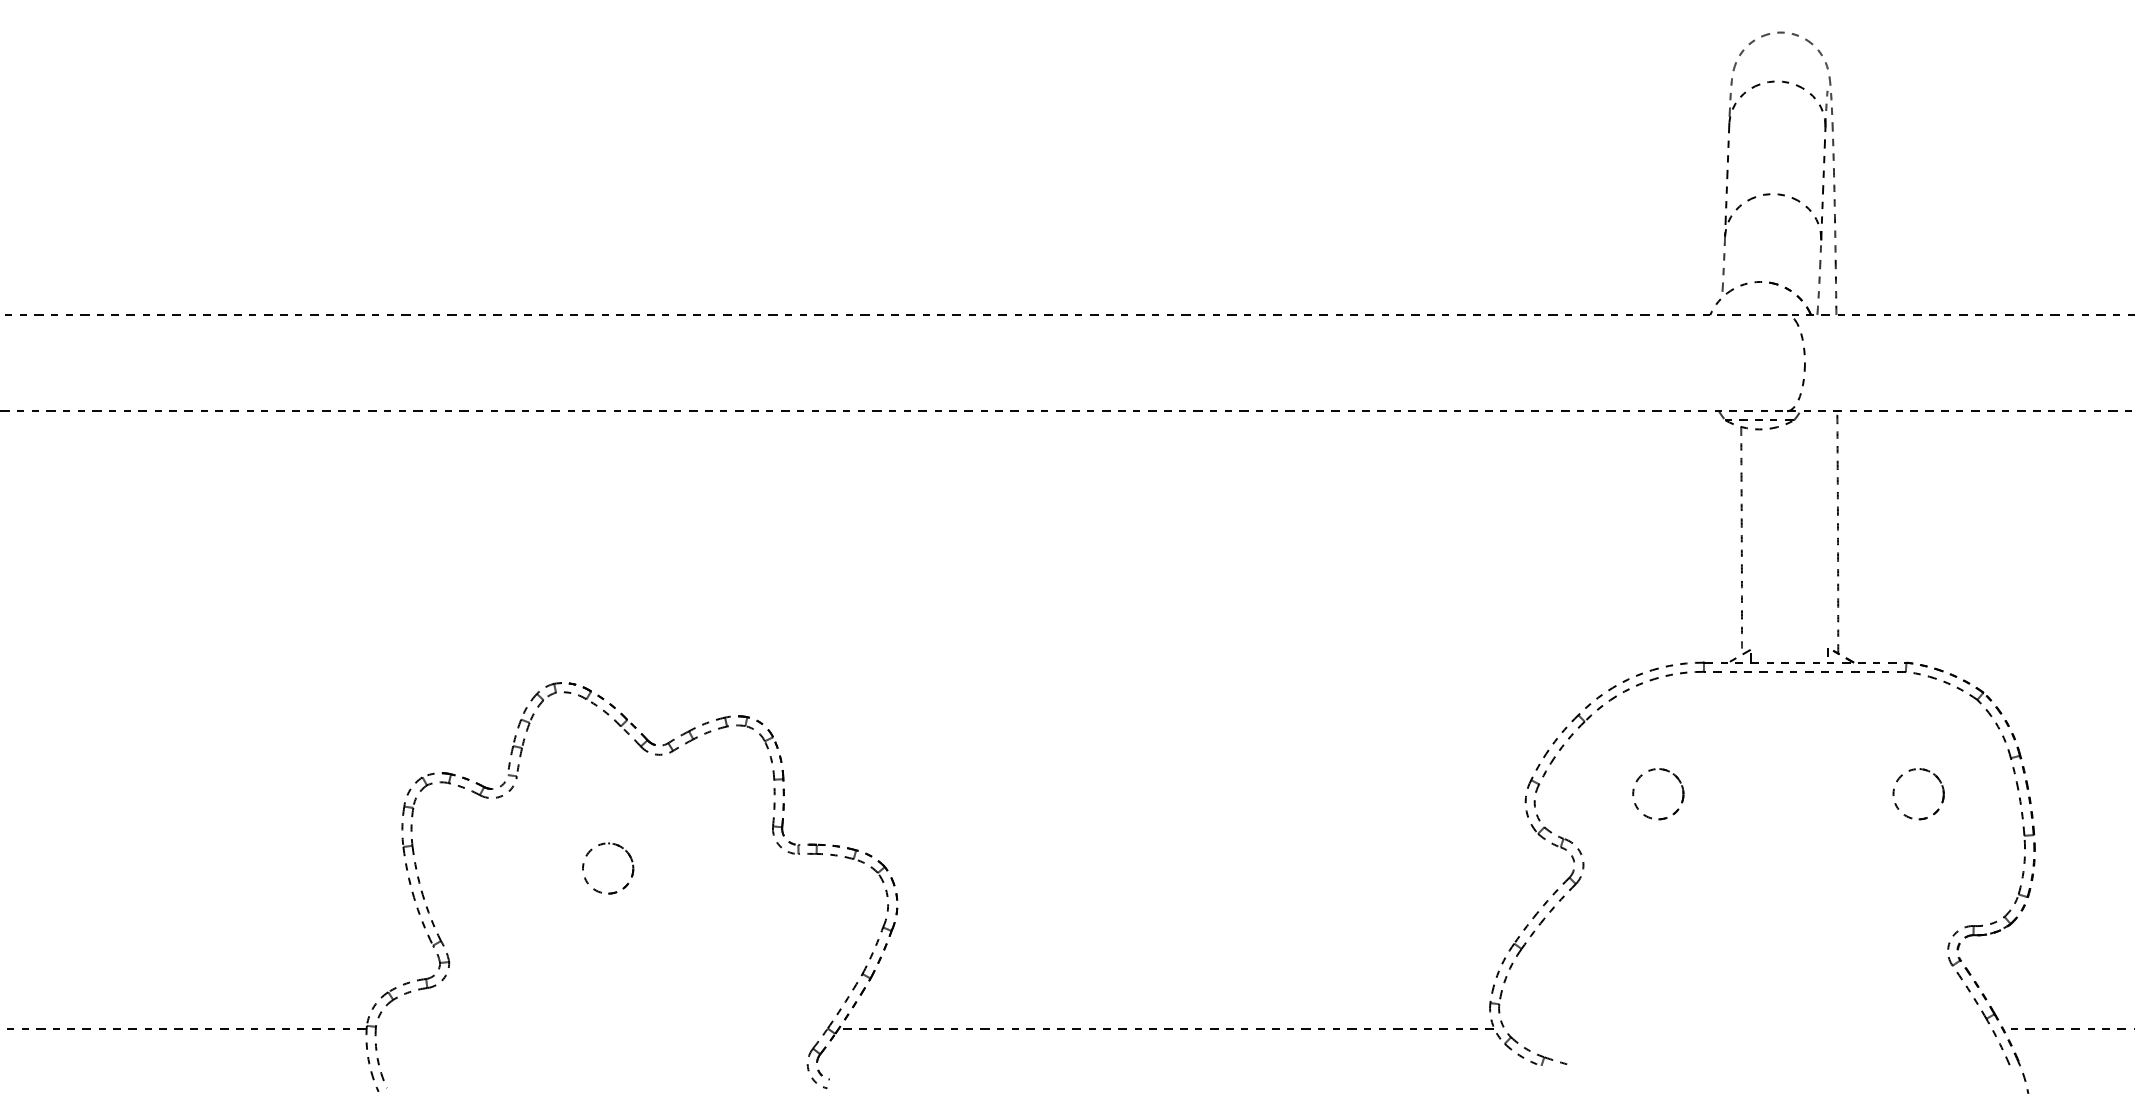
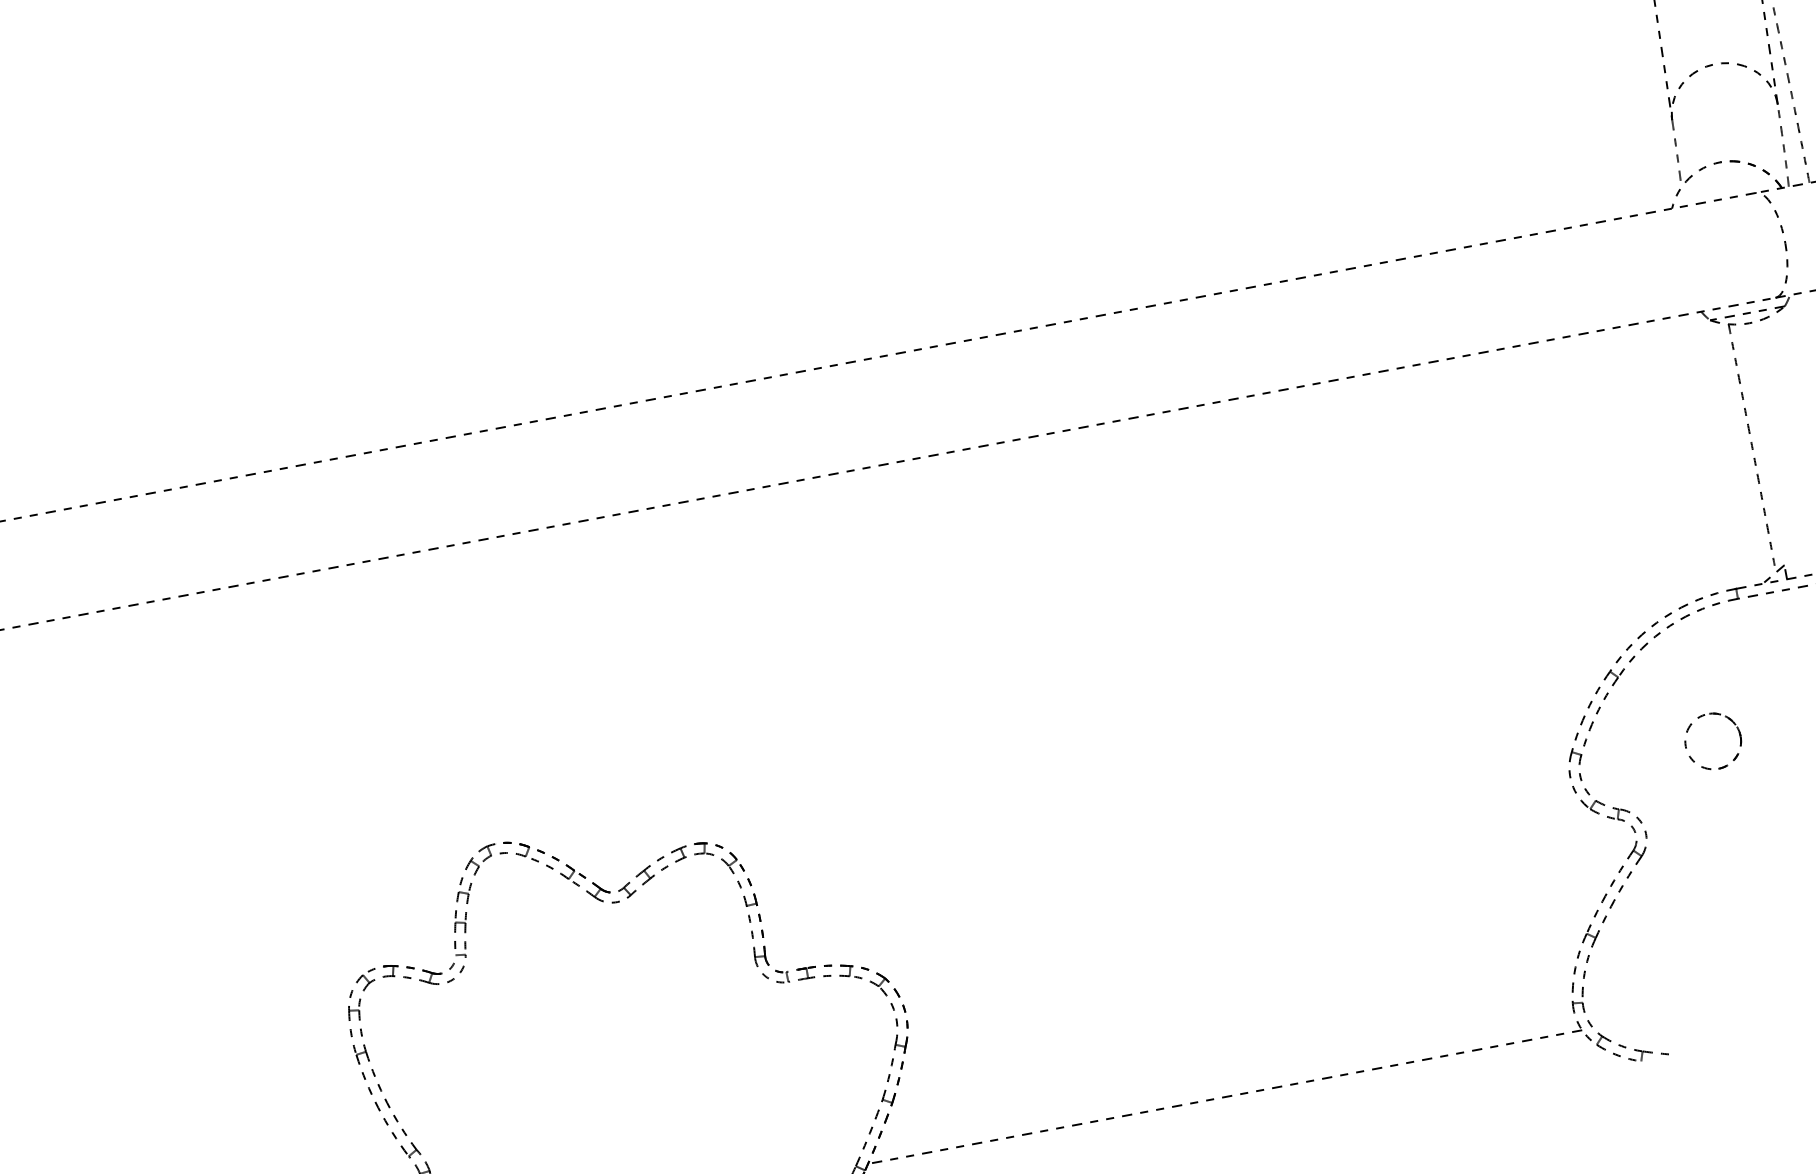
circle: (608, 868) -> (584, 1036), removed

